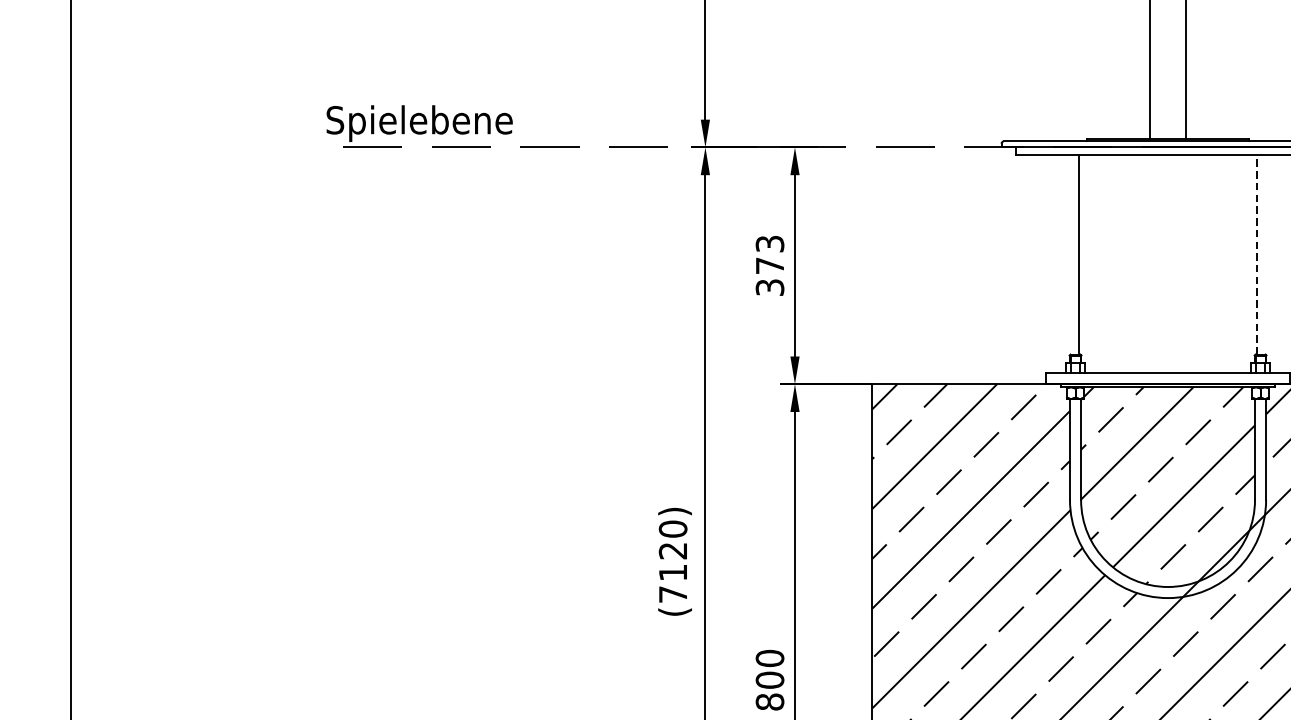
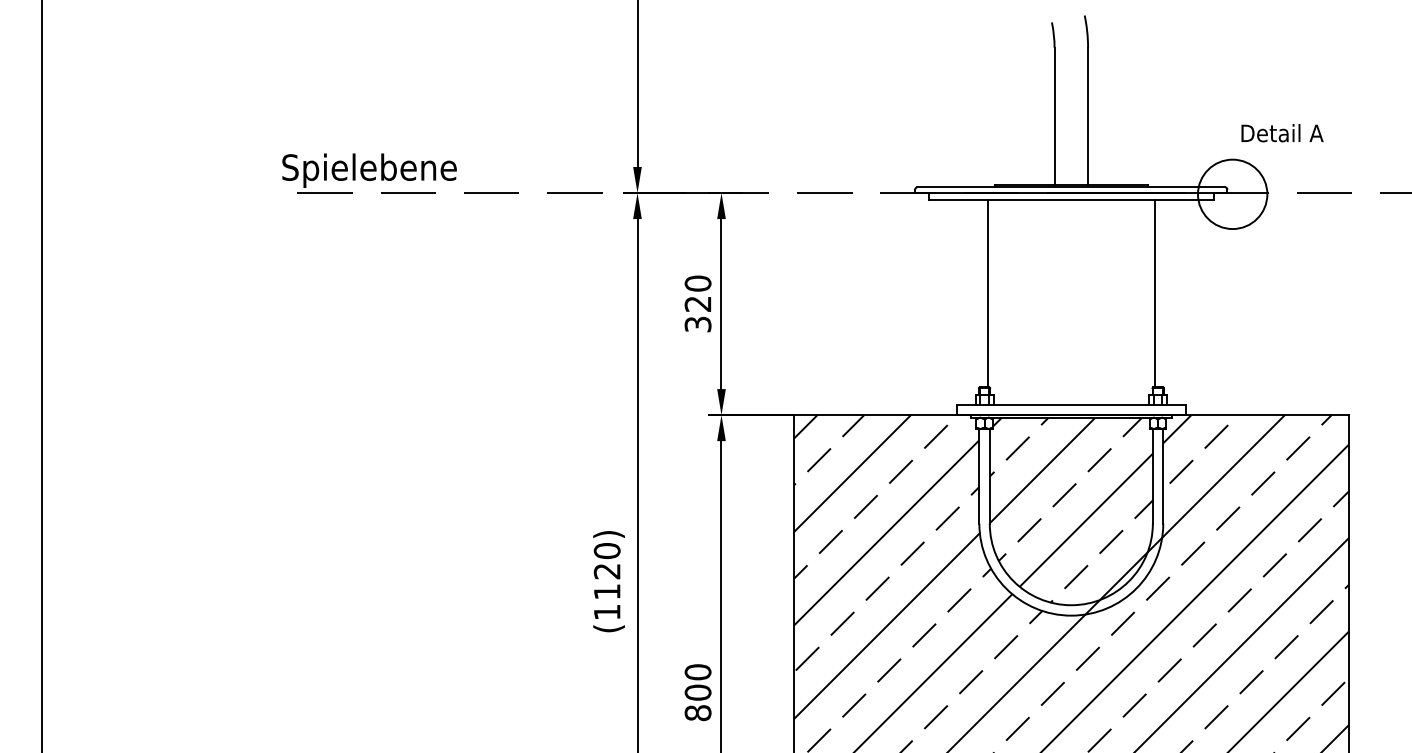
text: (769, 254) -> (697, 293), 373 -> 320
line: (1256, 254) -> (1154, 293), dashed -> solid
text: (673, 593) -> (607, 611), (7120) -> (1120)

